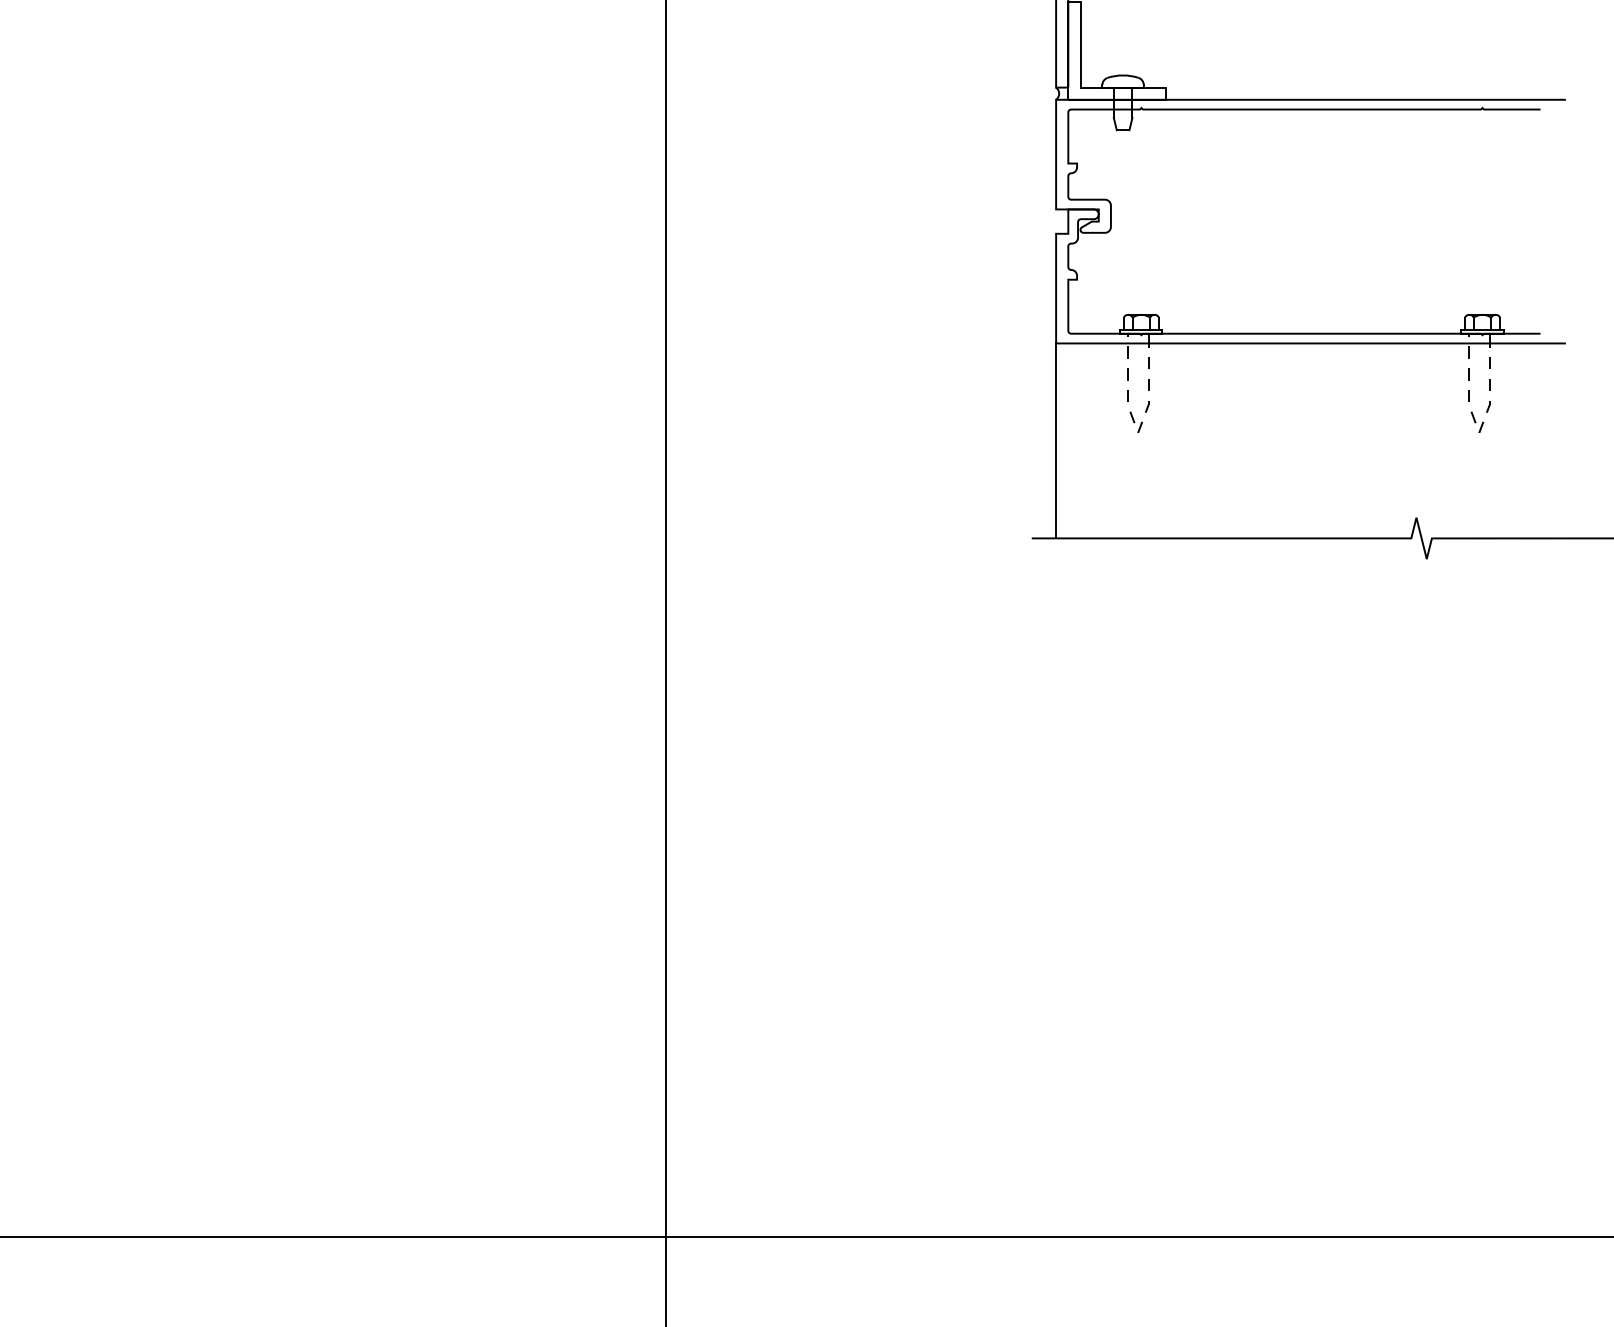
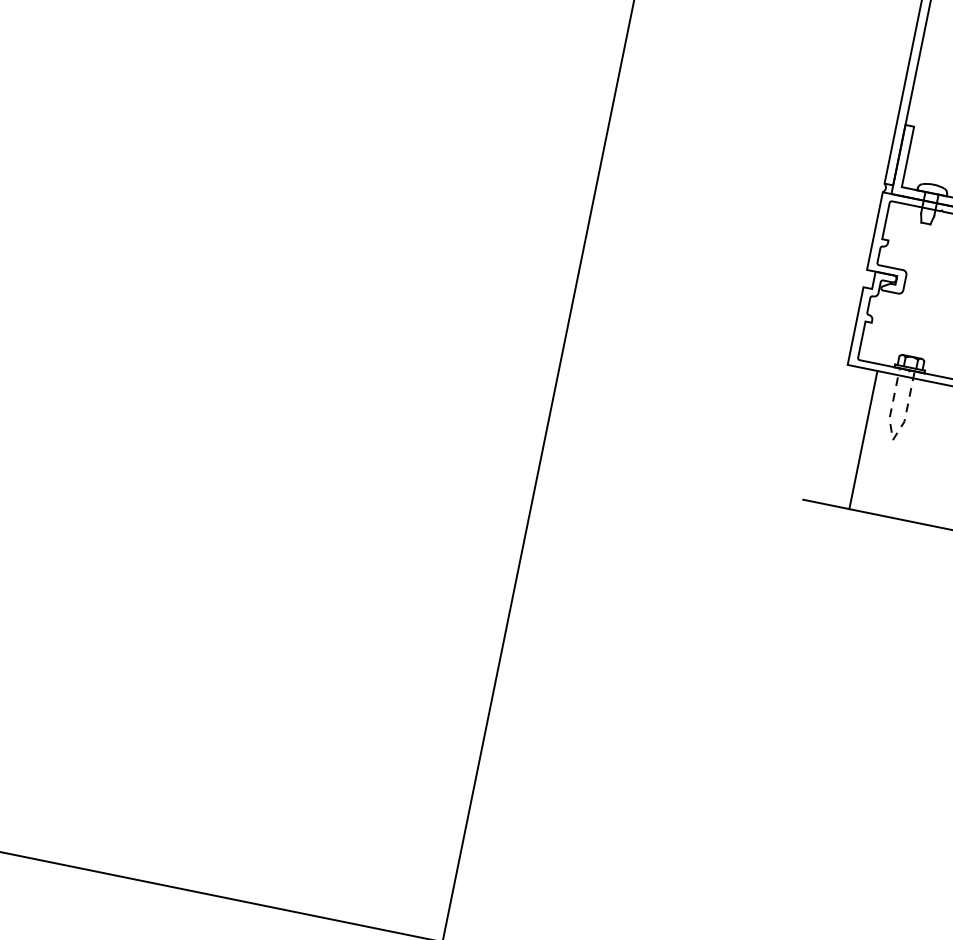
line: (1056, 440) -> (863, 439), moved

